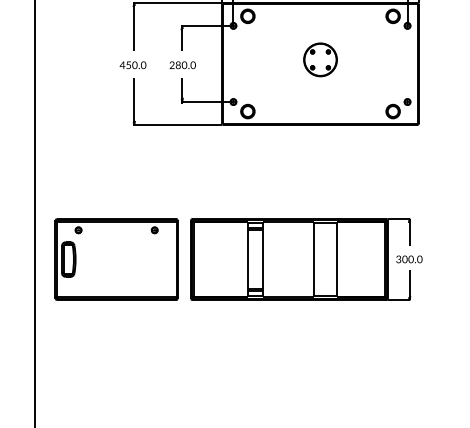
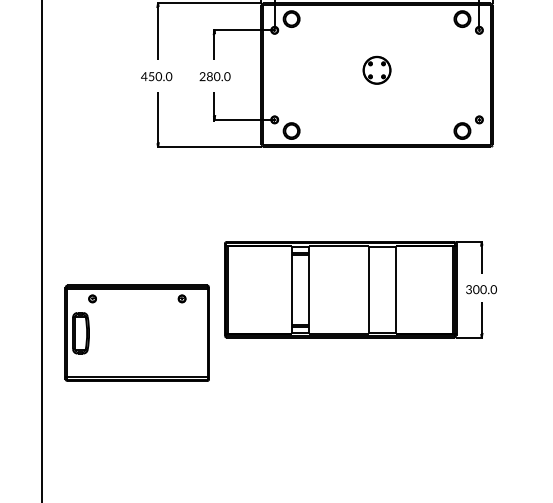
part: (320, 59) -> (377, 69), size x0.7
part: (116, 259) -> (137, 333), moved
part: (306, 259) -> (360, 289), moved

